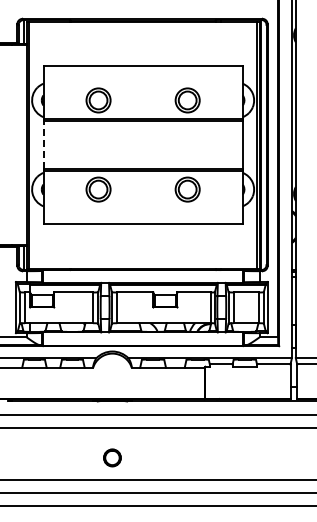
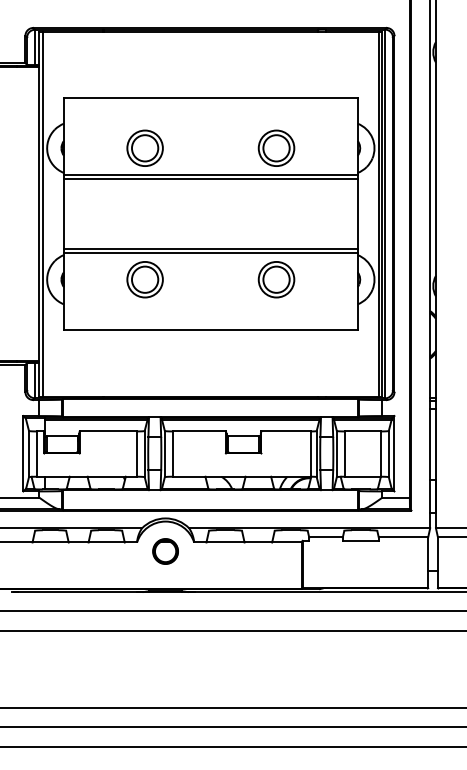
line: (43, 145) -> (63, 214), dashed -> solid
part: (112, 457) -> (165, 550), moved

